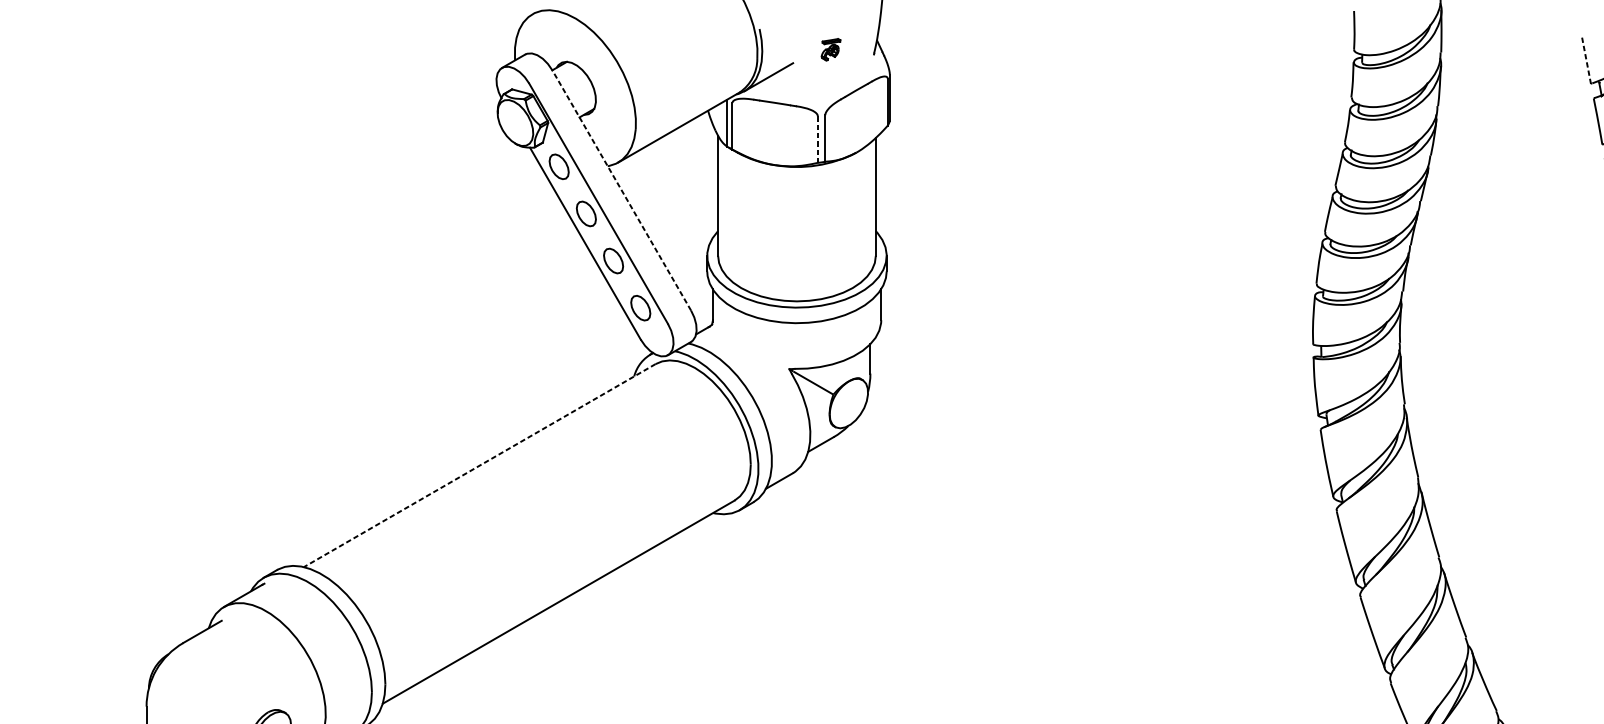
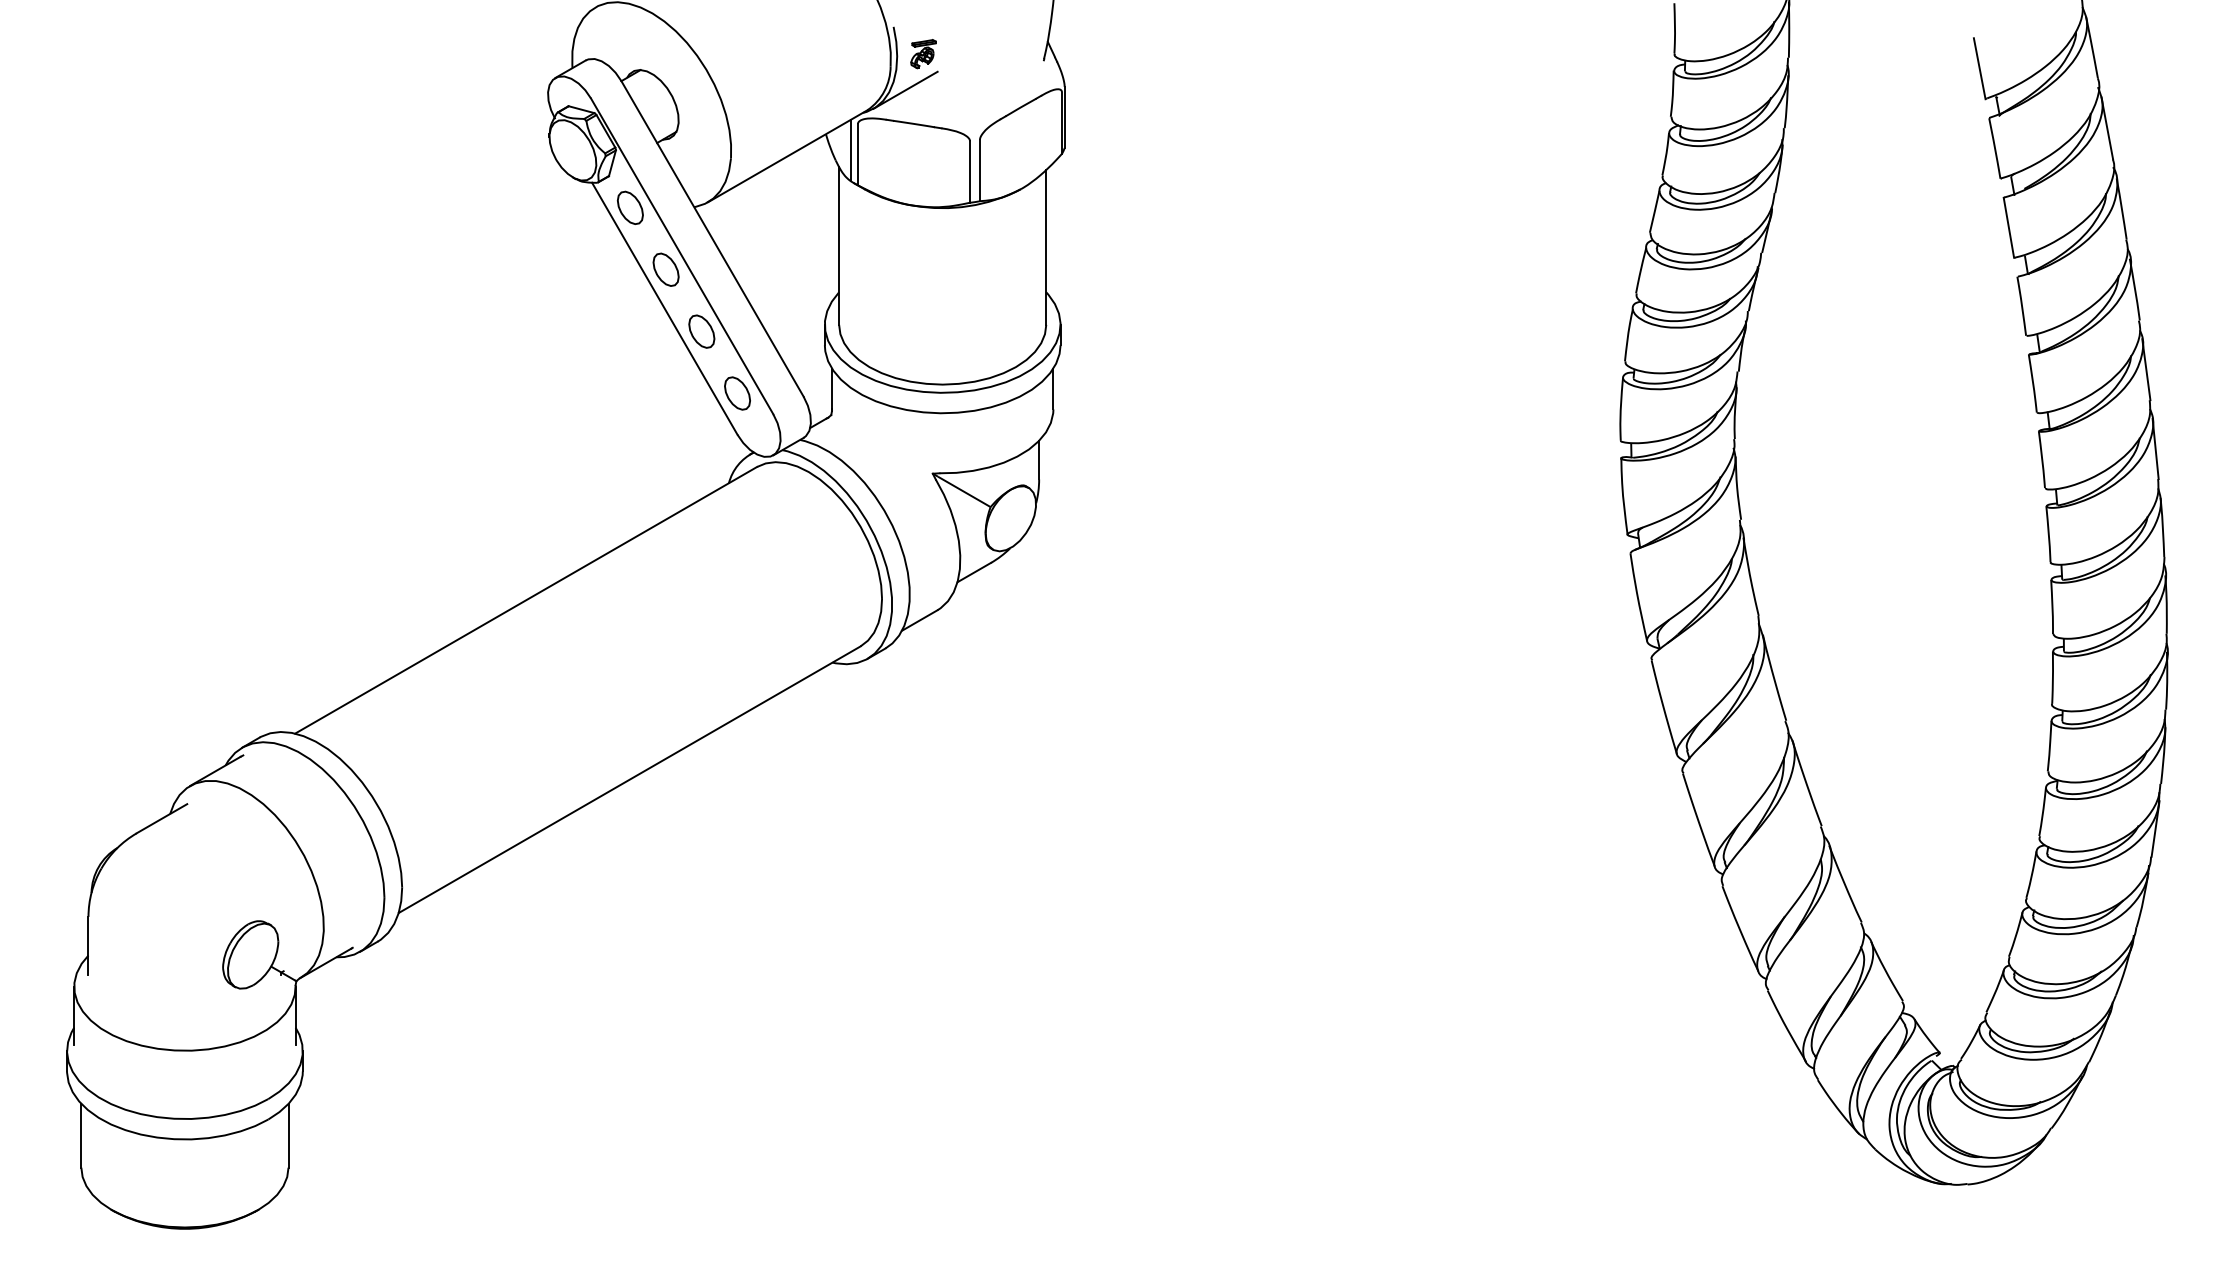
part: (831, 50) -> (923, 54), moved
line: (1586, 61) -> (1979, 69), dashed -> solid
line: (818, 139) -> (970, 172), dashed -> solid
line: (621, 190) -> (712, 238), dashed -> solid
line: (480, 465) -> (526, 600), dashed -> solid

